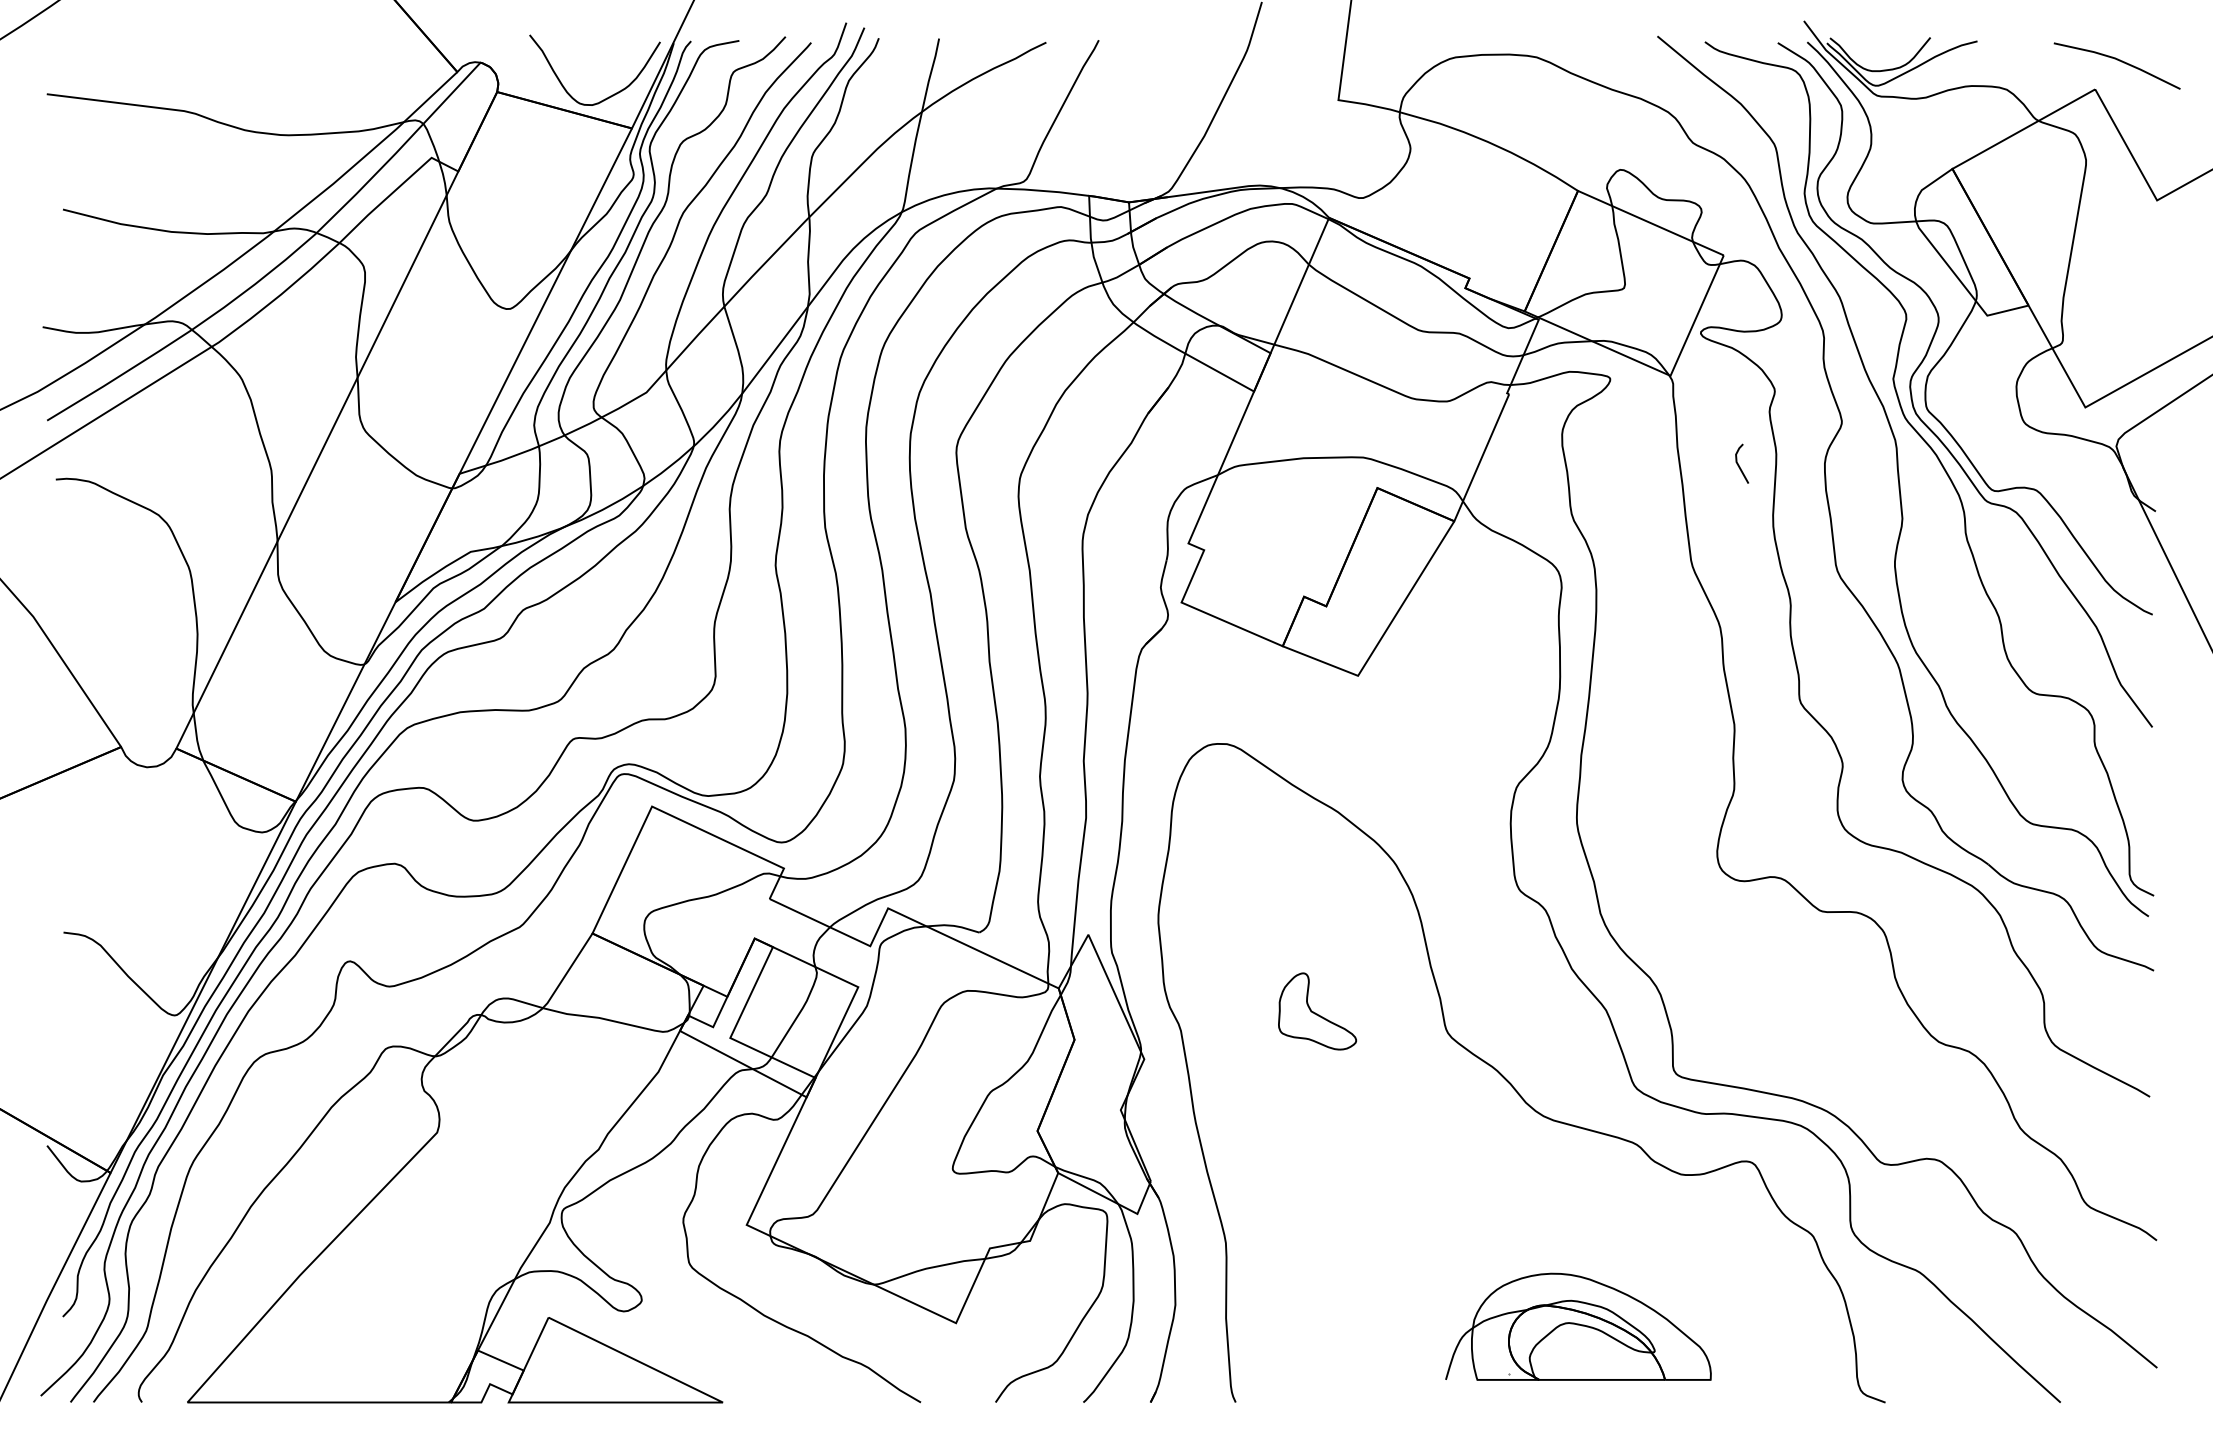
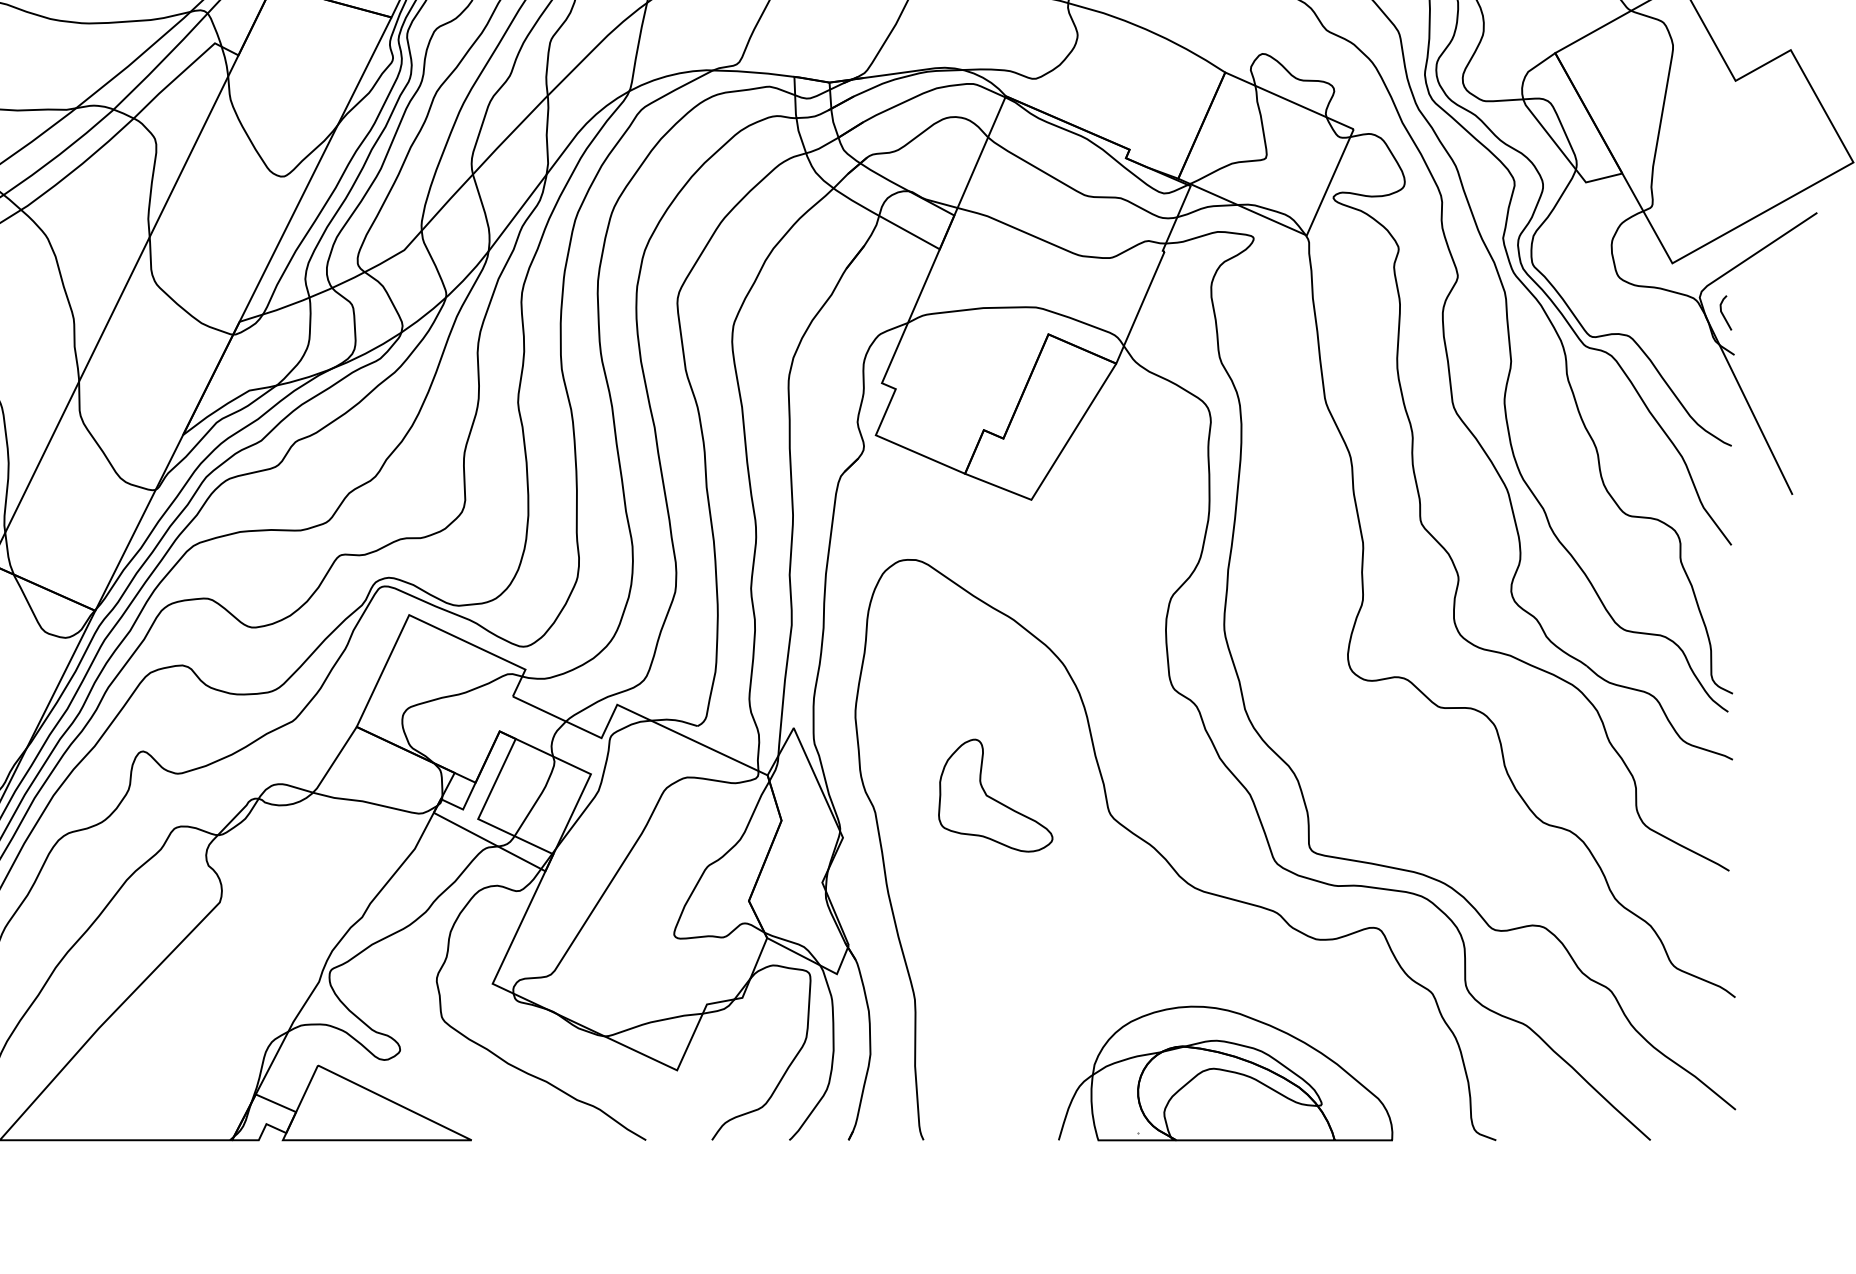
line: (1739, 465) -> (1723, 314), moved
part: (1317, 1011) -> (995, 795), size x1.67
part: (1578, 1326) -> (1225, 1073), size x1.43

